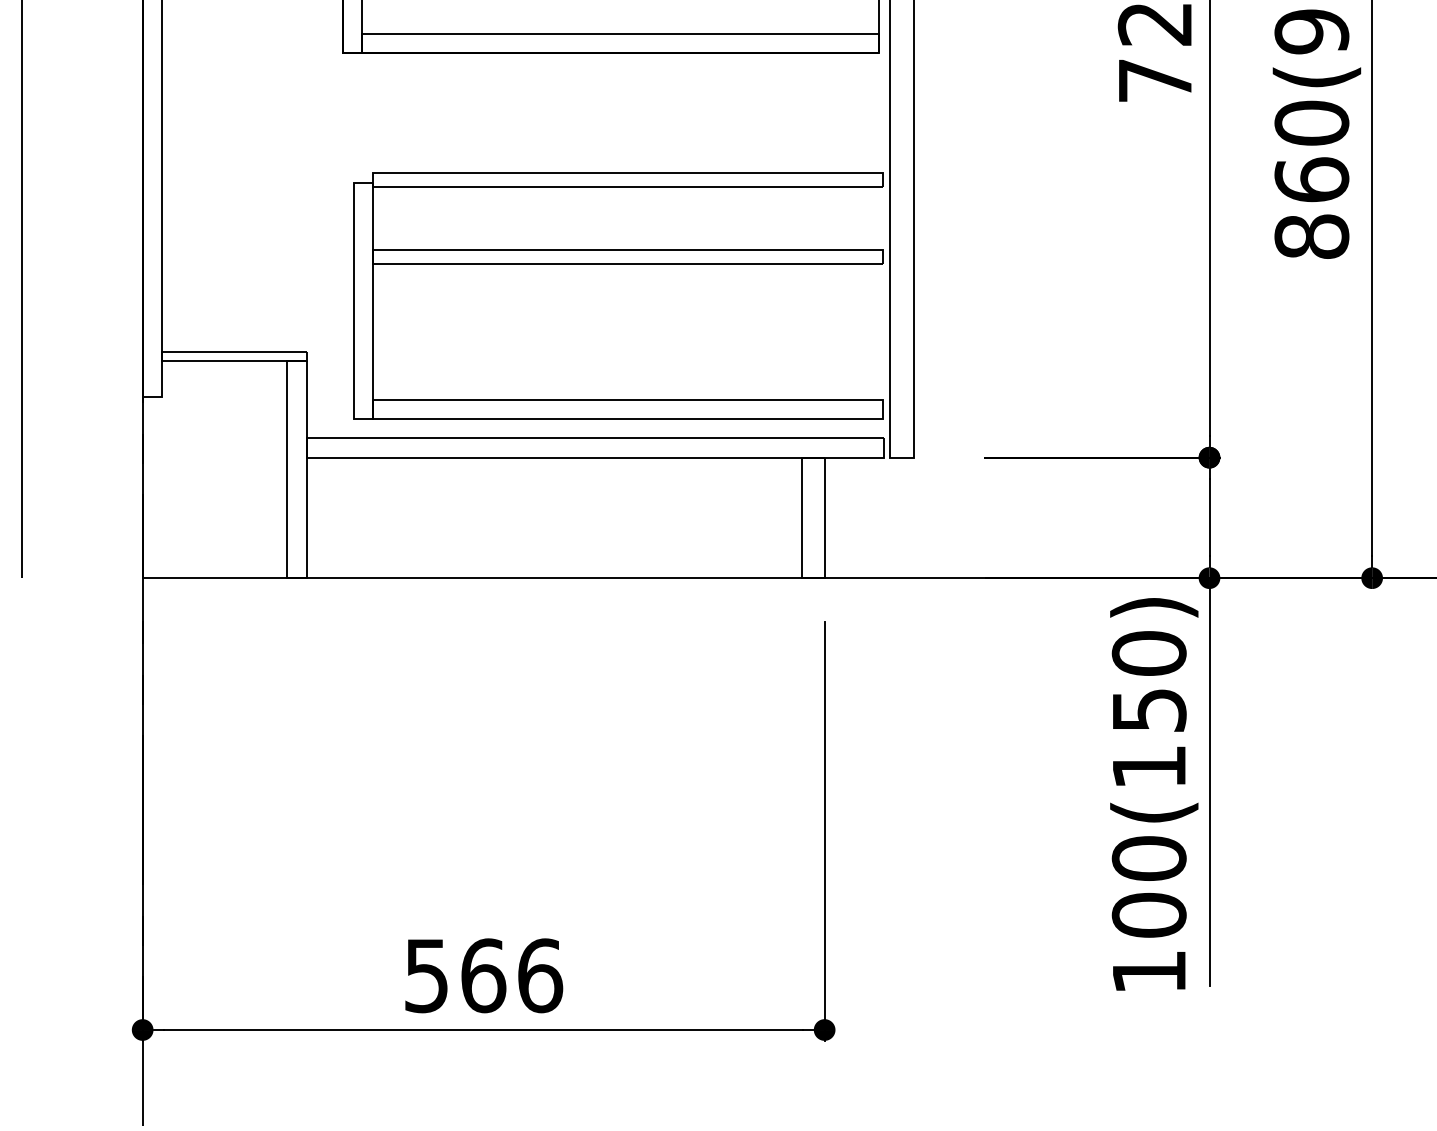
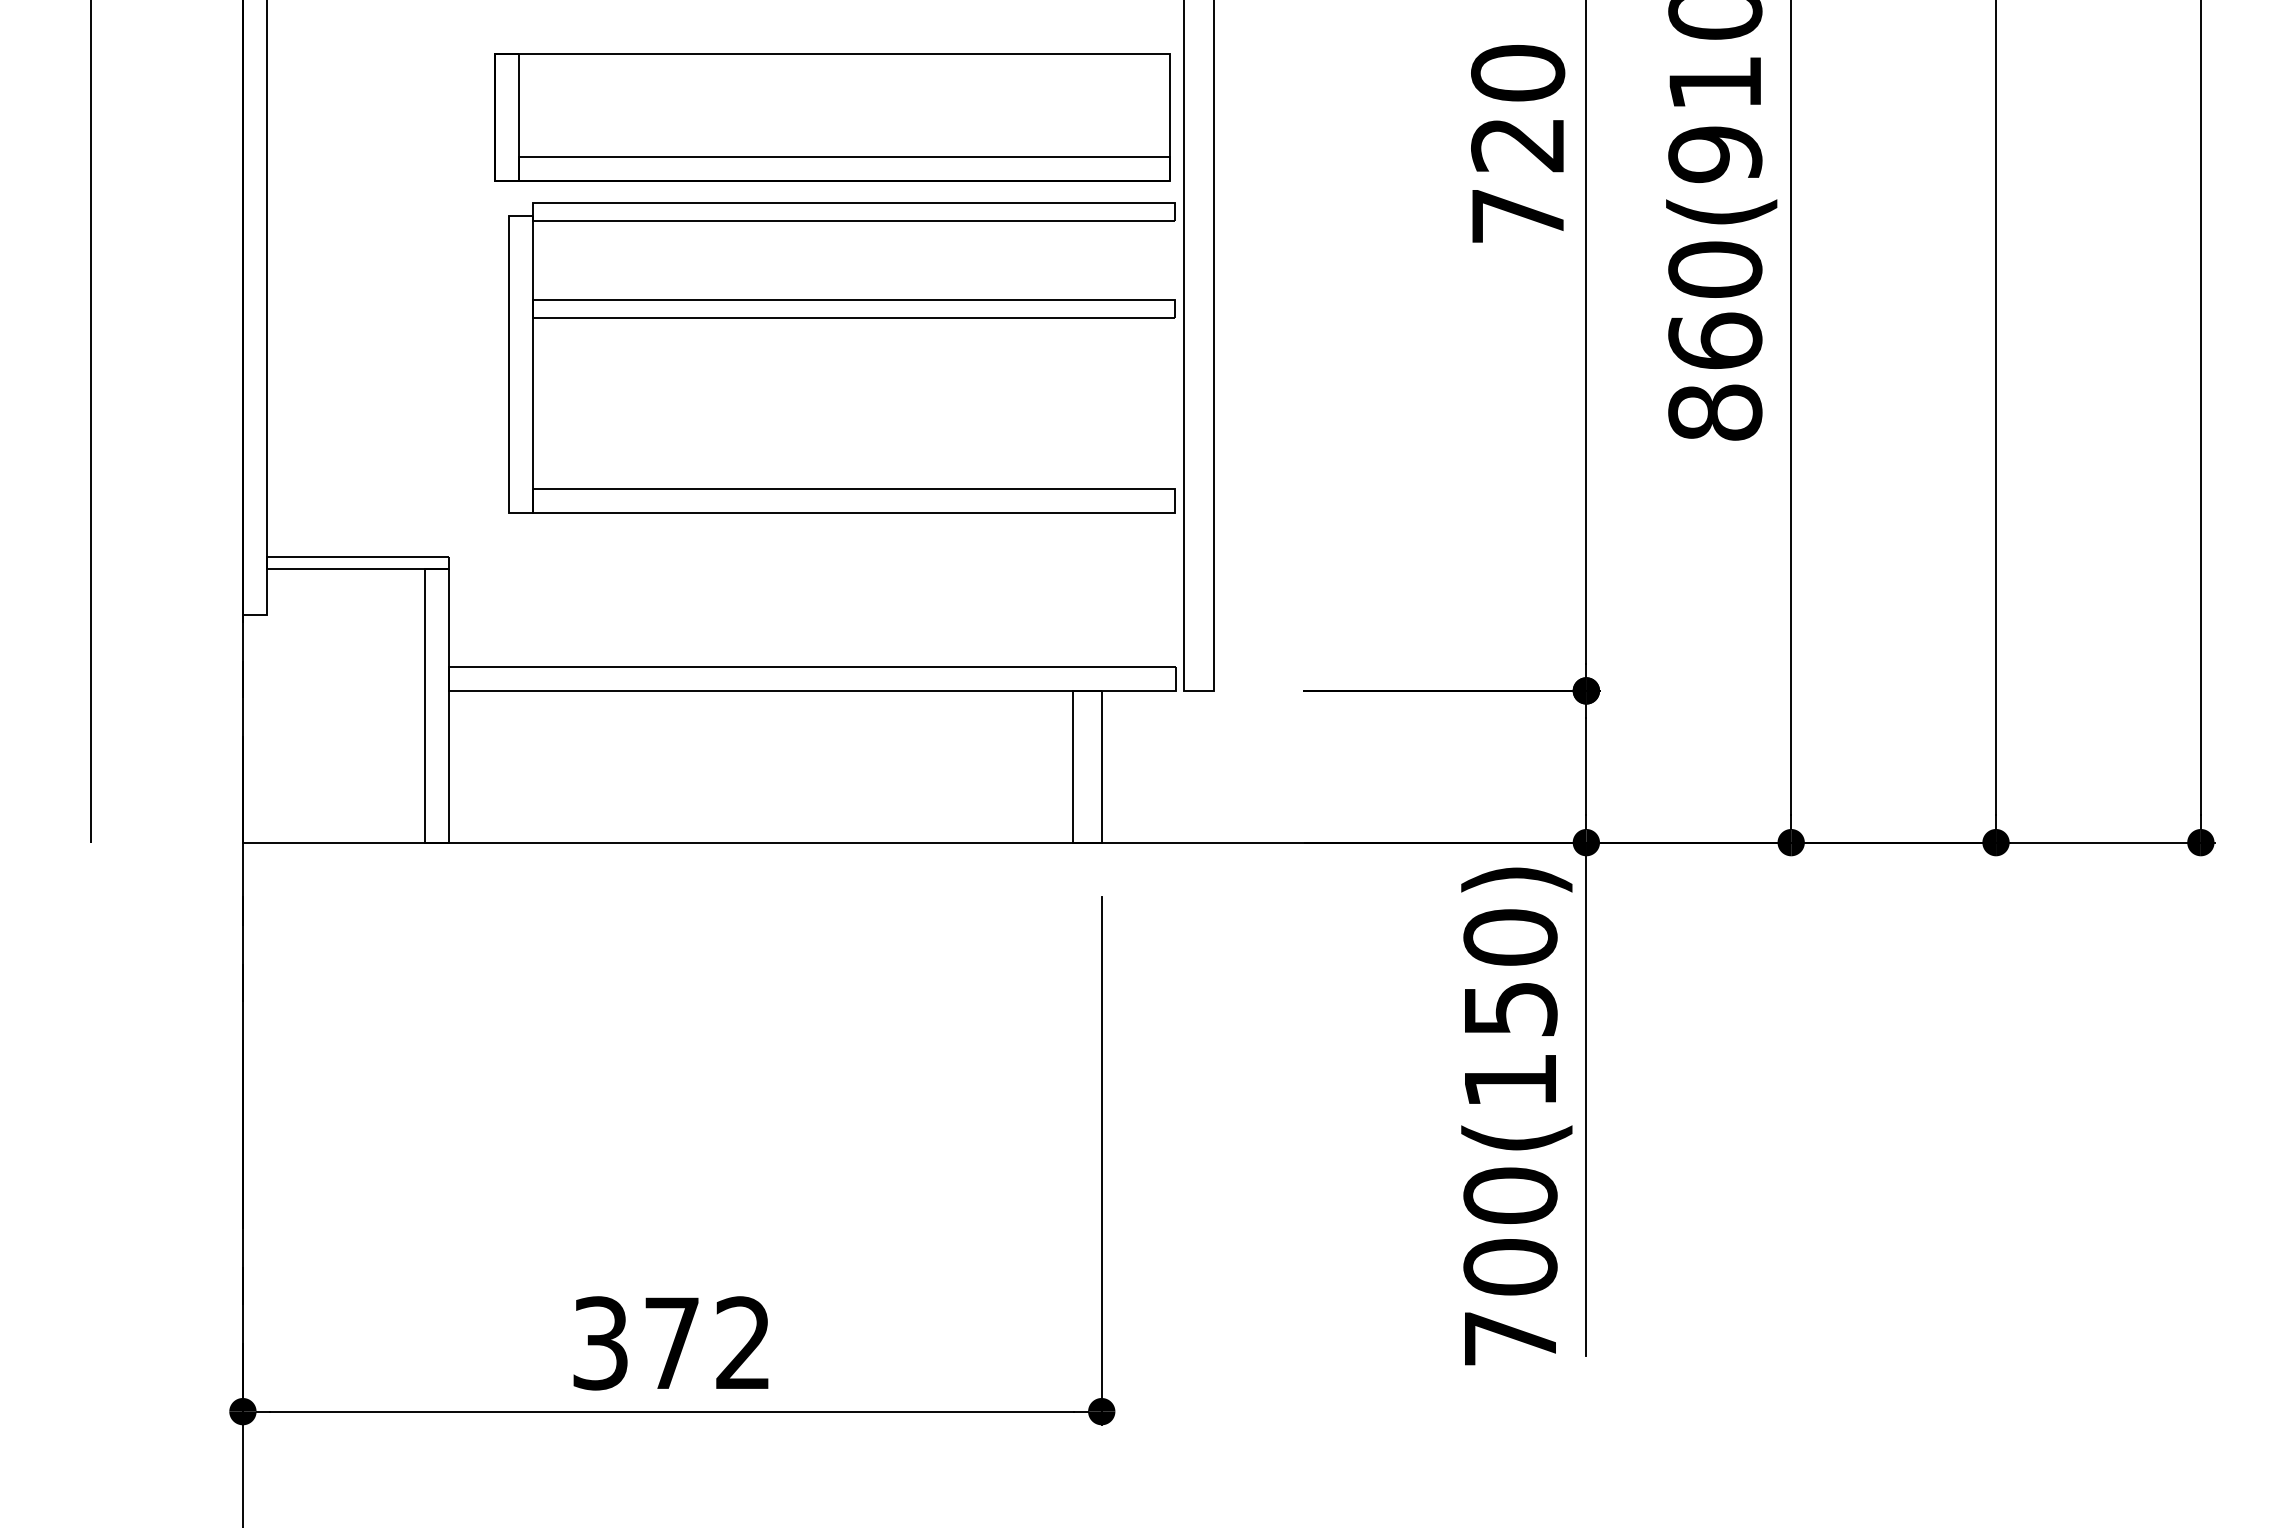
part: (617, 264) -> (841, 318), moved
text: (1149, 971) -> (1510, 1338), 100(150) -> 700(150)
text: (483, 975) -> (672, 1343), 566 -> 372

